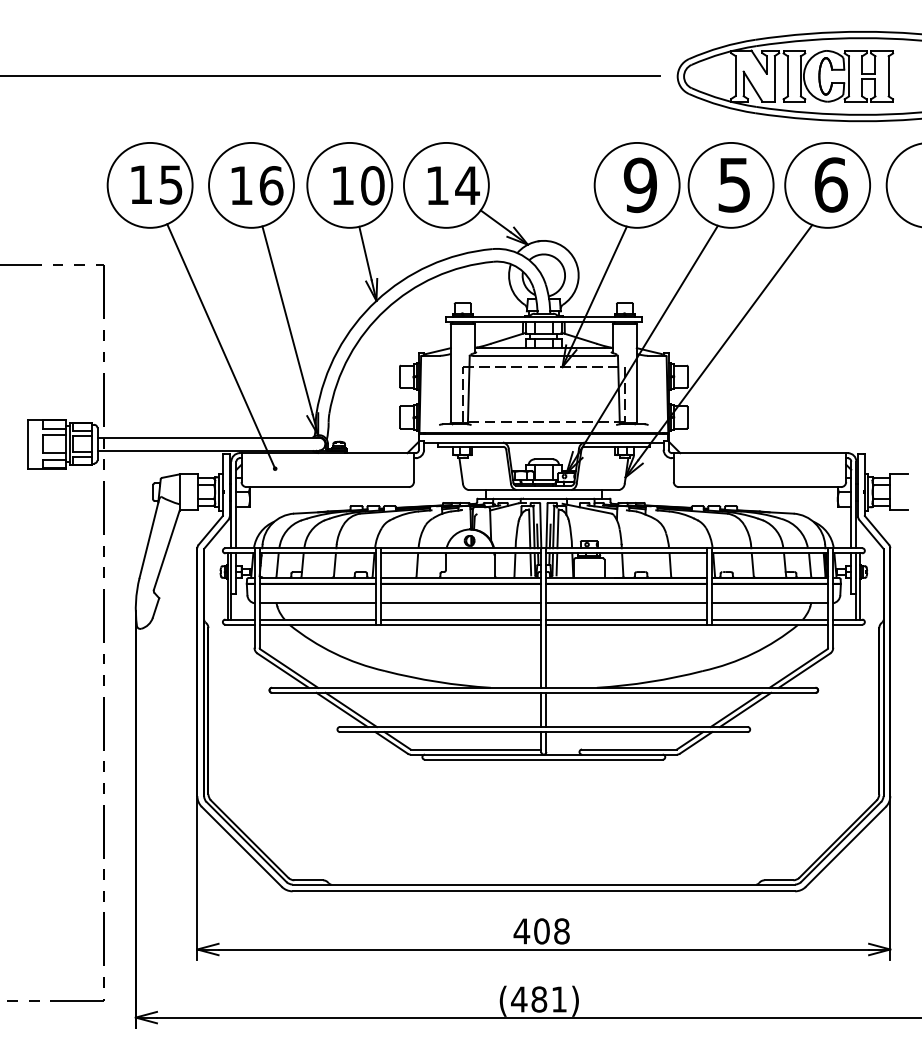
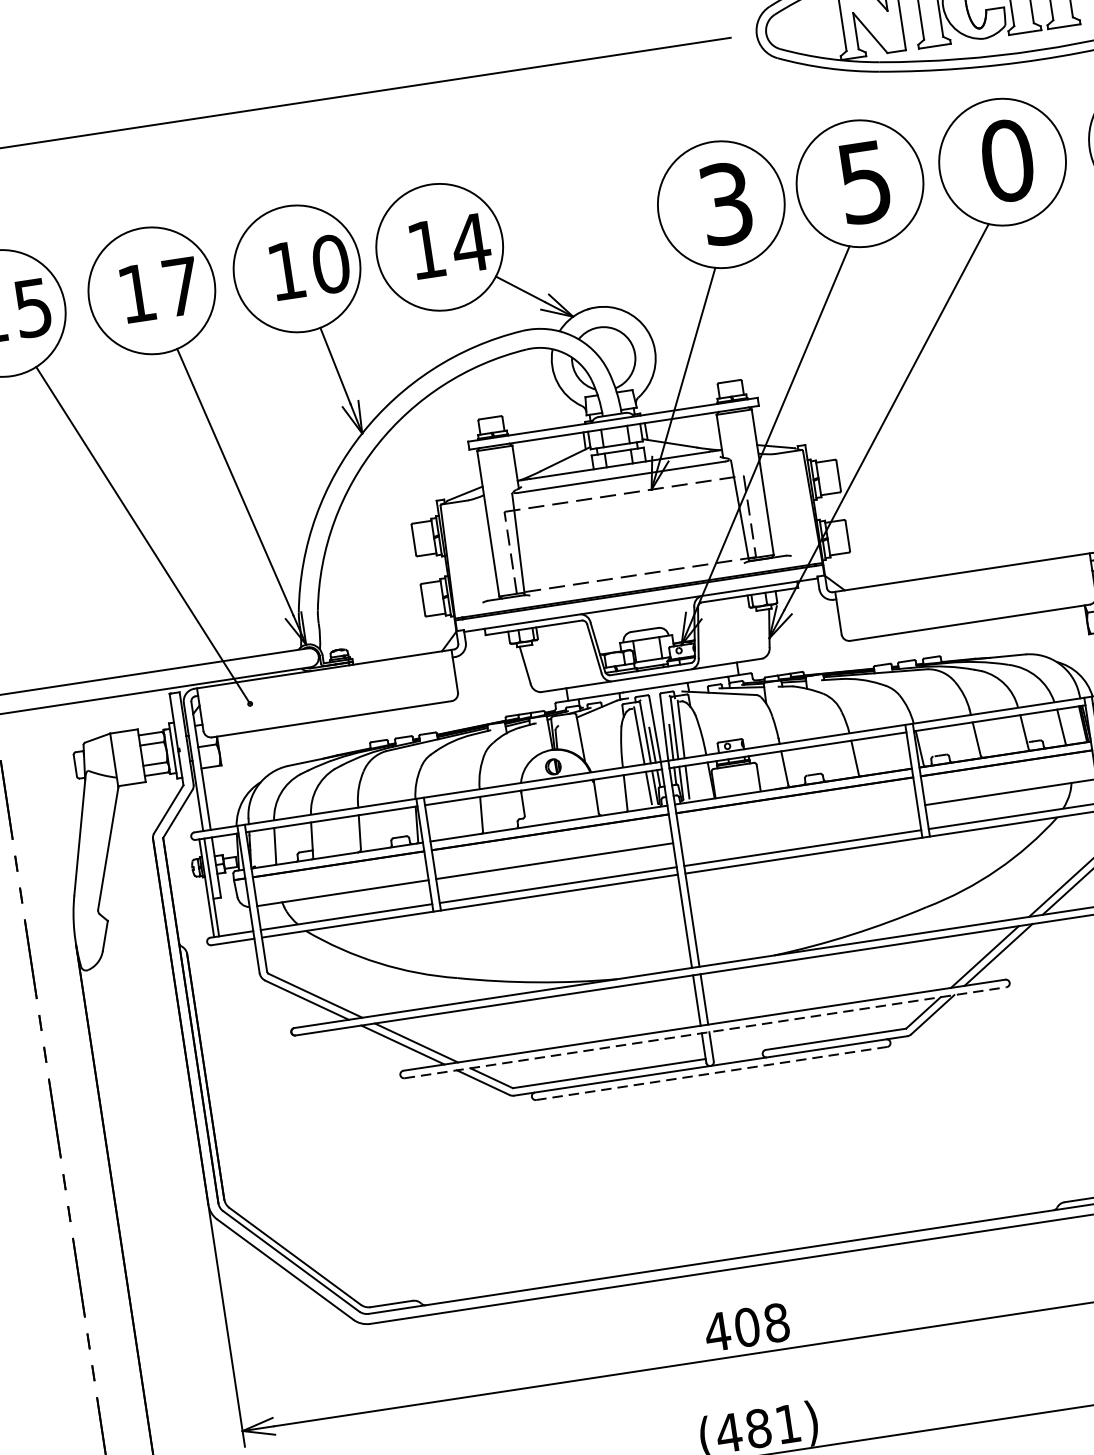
text: (639, 184) -> (724, 202), 9 -> 3
text: (830, 184) -> (1006, 160), 6 -> 0
text: (271, 185) -> (181, 286), 16 -> 17
line: (626, 603) -> (798, 824), removed
line: (543, 732) -> (705, 1033), solid -> dashed
line: (543, 759) -> (711, 1073), solid -> dashed

